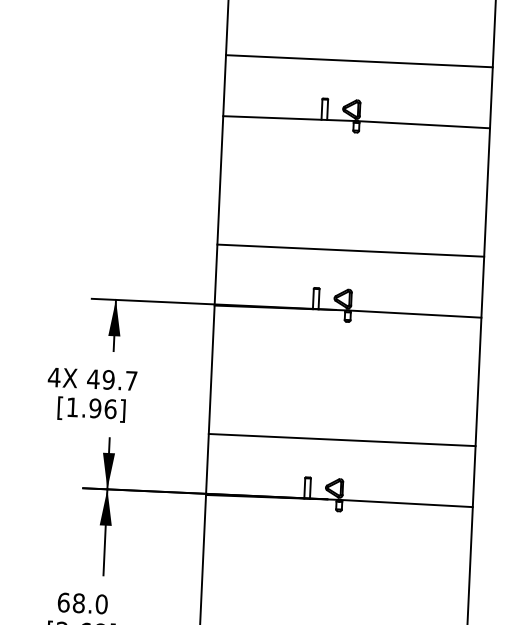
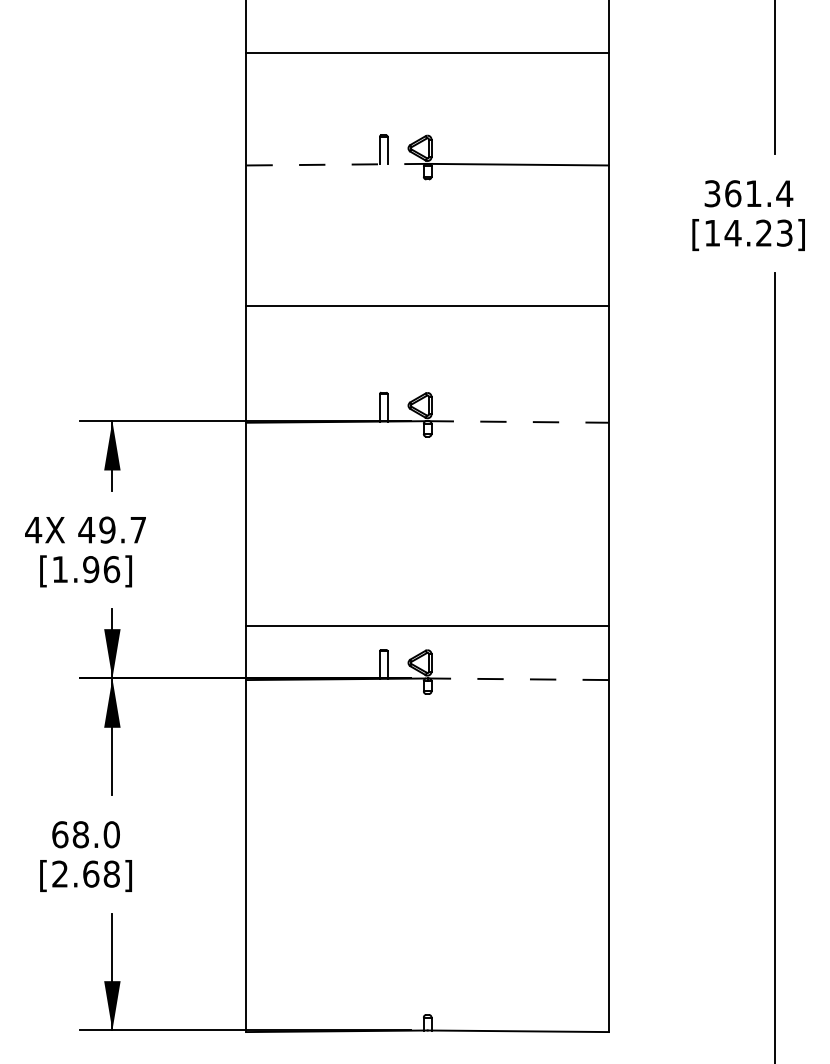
line: (359, 61) -> (427, 52), moved
line: (290, 118) -> (337, 164), solid -> dashed
line: (350, 250) -> (427, 305), moved
line: (414, 313) -> (518, 421), solid -> dashed
line: (342, 440) -> (427, 626), moved
line: (406, 503) -> (518, 679), solid -> dashed

